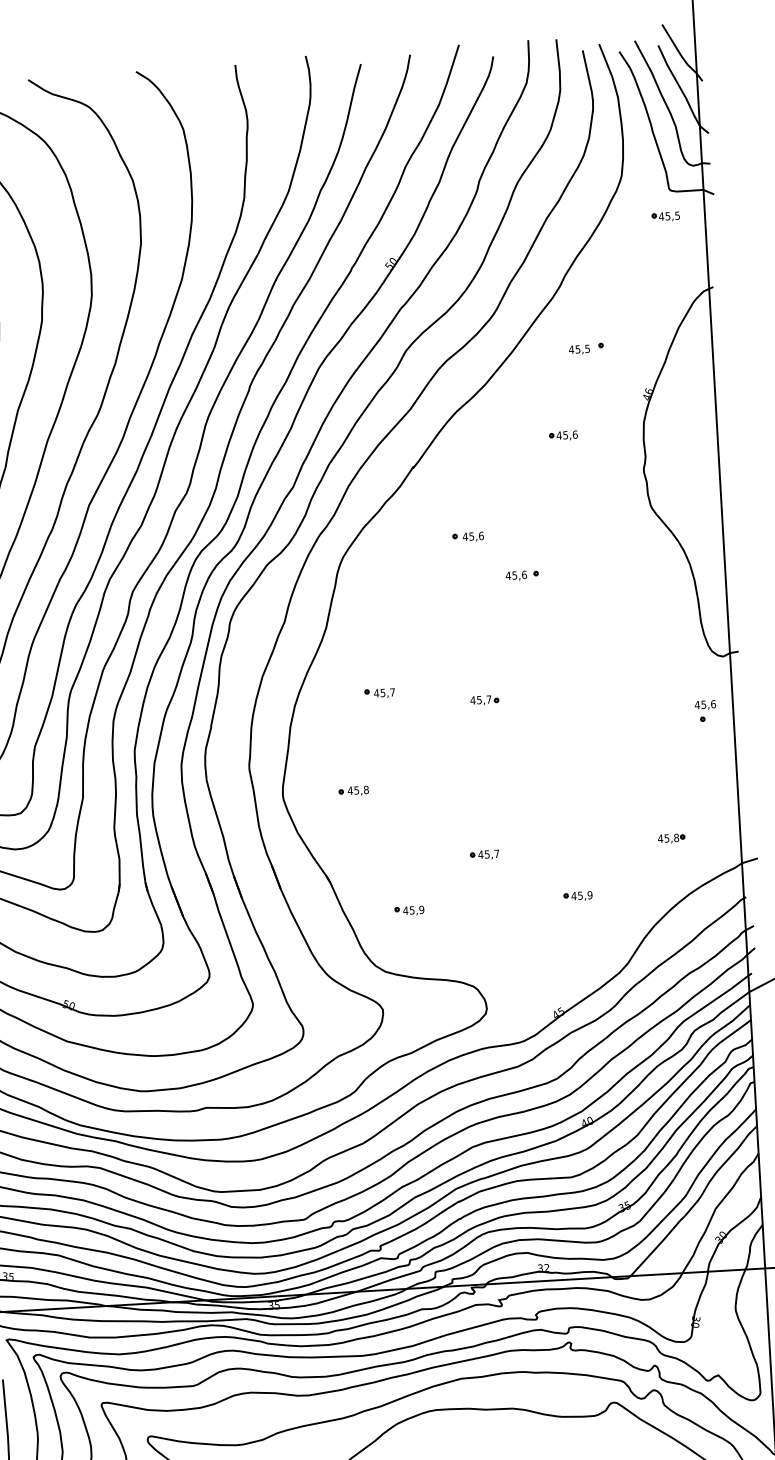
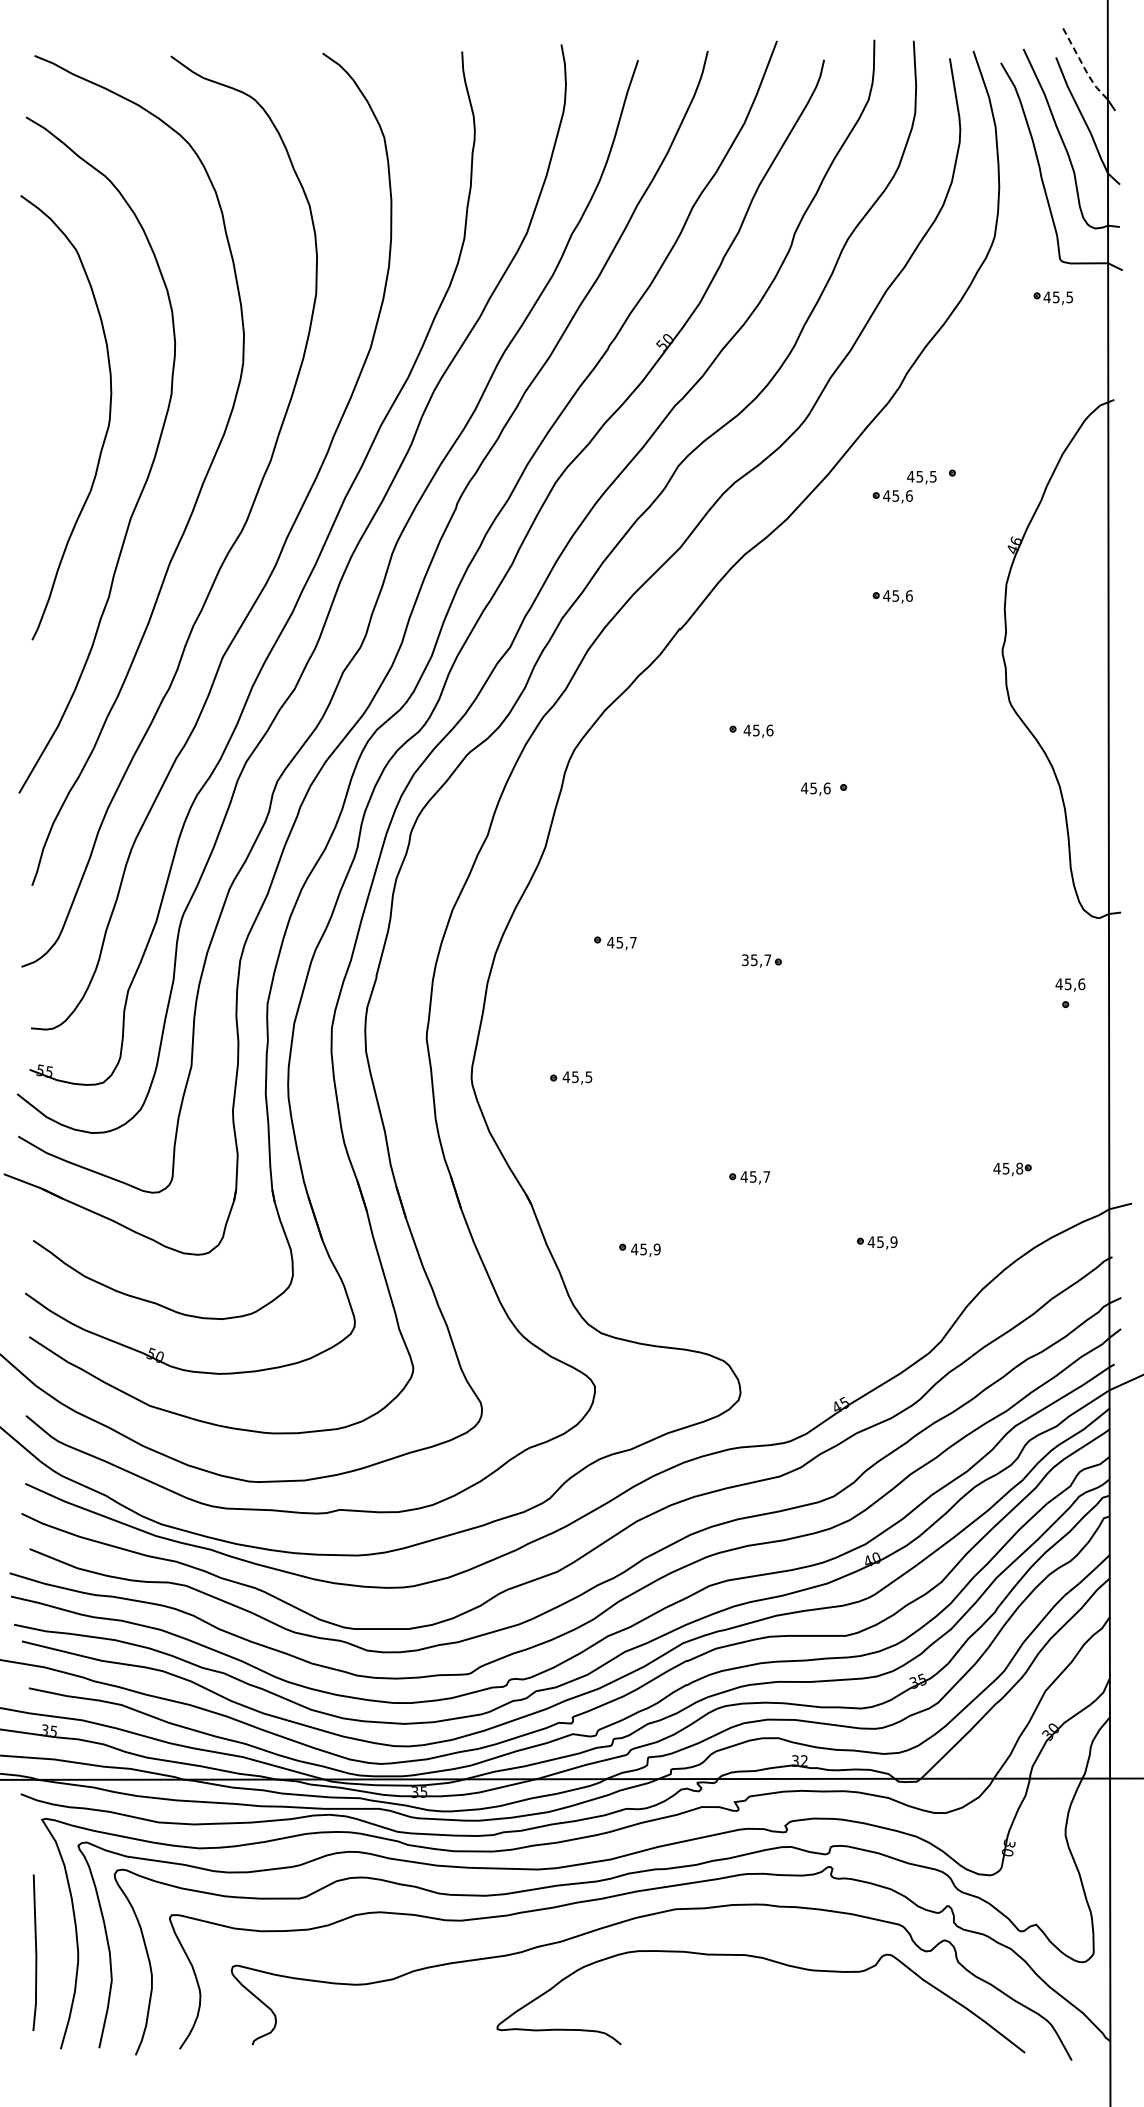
line: (678, 50) -> (1083, 66), solid -> dashed
part: (559, 364) -> (892, 496), added
text: (472, 700) -> (744, 960), 45,7 -> 35,7
text: (366, 790) -> (588, 1077), 45,8 -> 45,5

